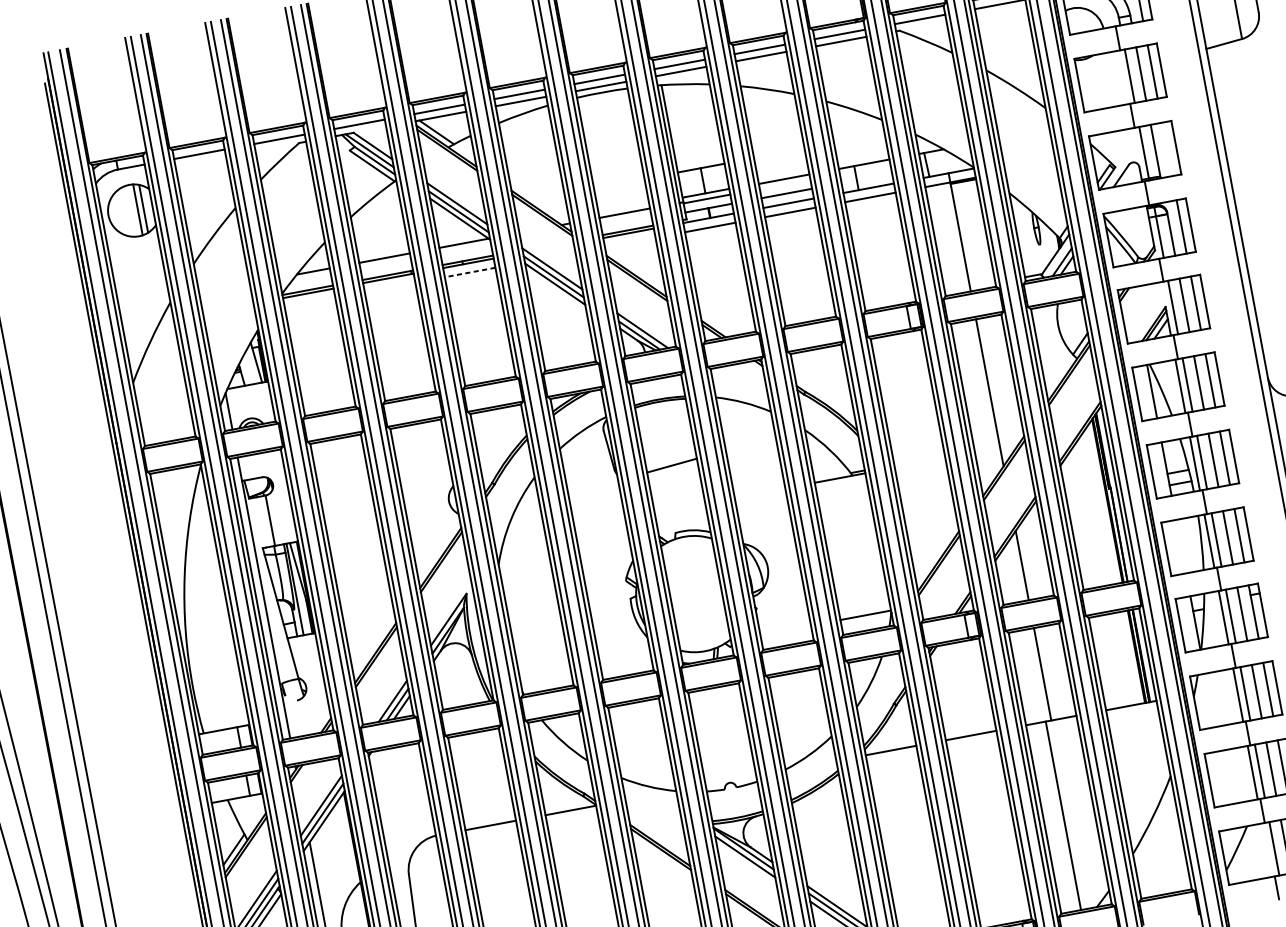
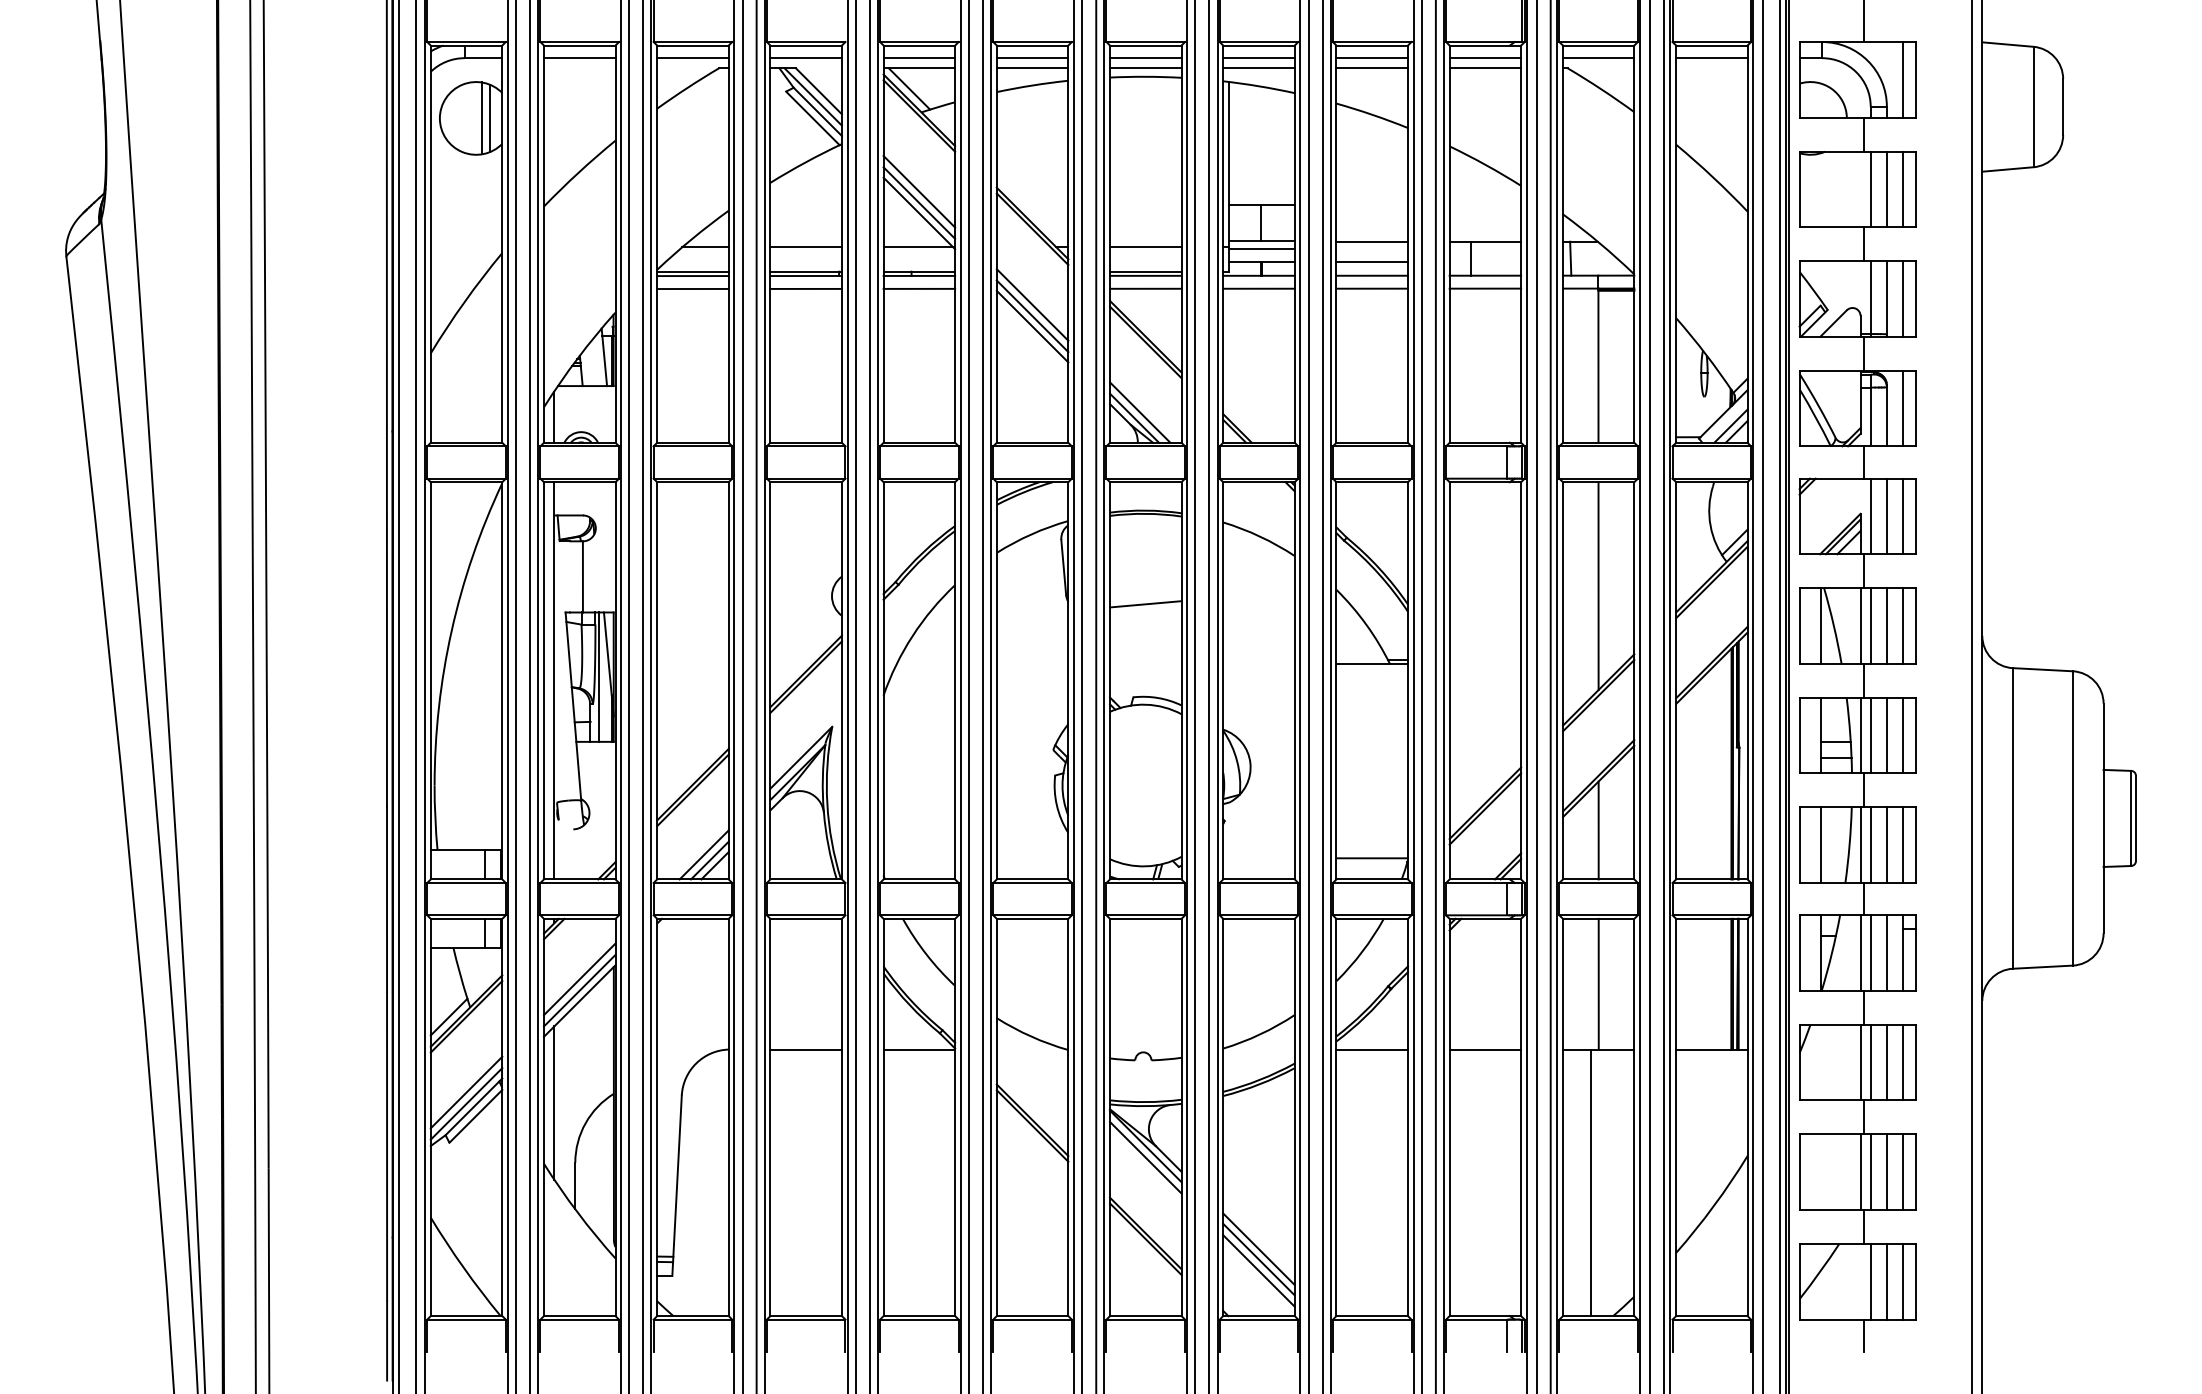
line: (1167, 149) -> (1903, 298), added
line: (630, 242) -> (1145, 288), added
line: (470, 272) -> (919, 288), dashed -> solid
line: (389, 287) -> (805, 288), added
line: (309, 302) -> (692, 288), added
line: (1180, 546) -> (1820, 844), added

